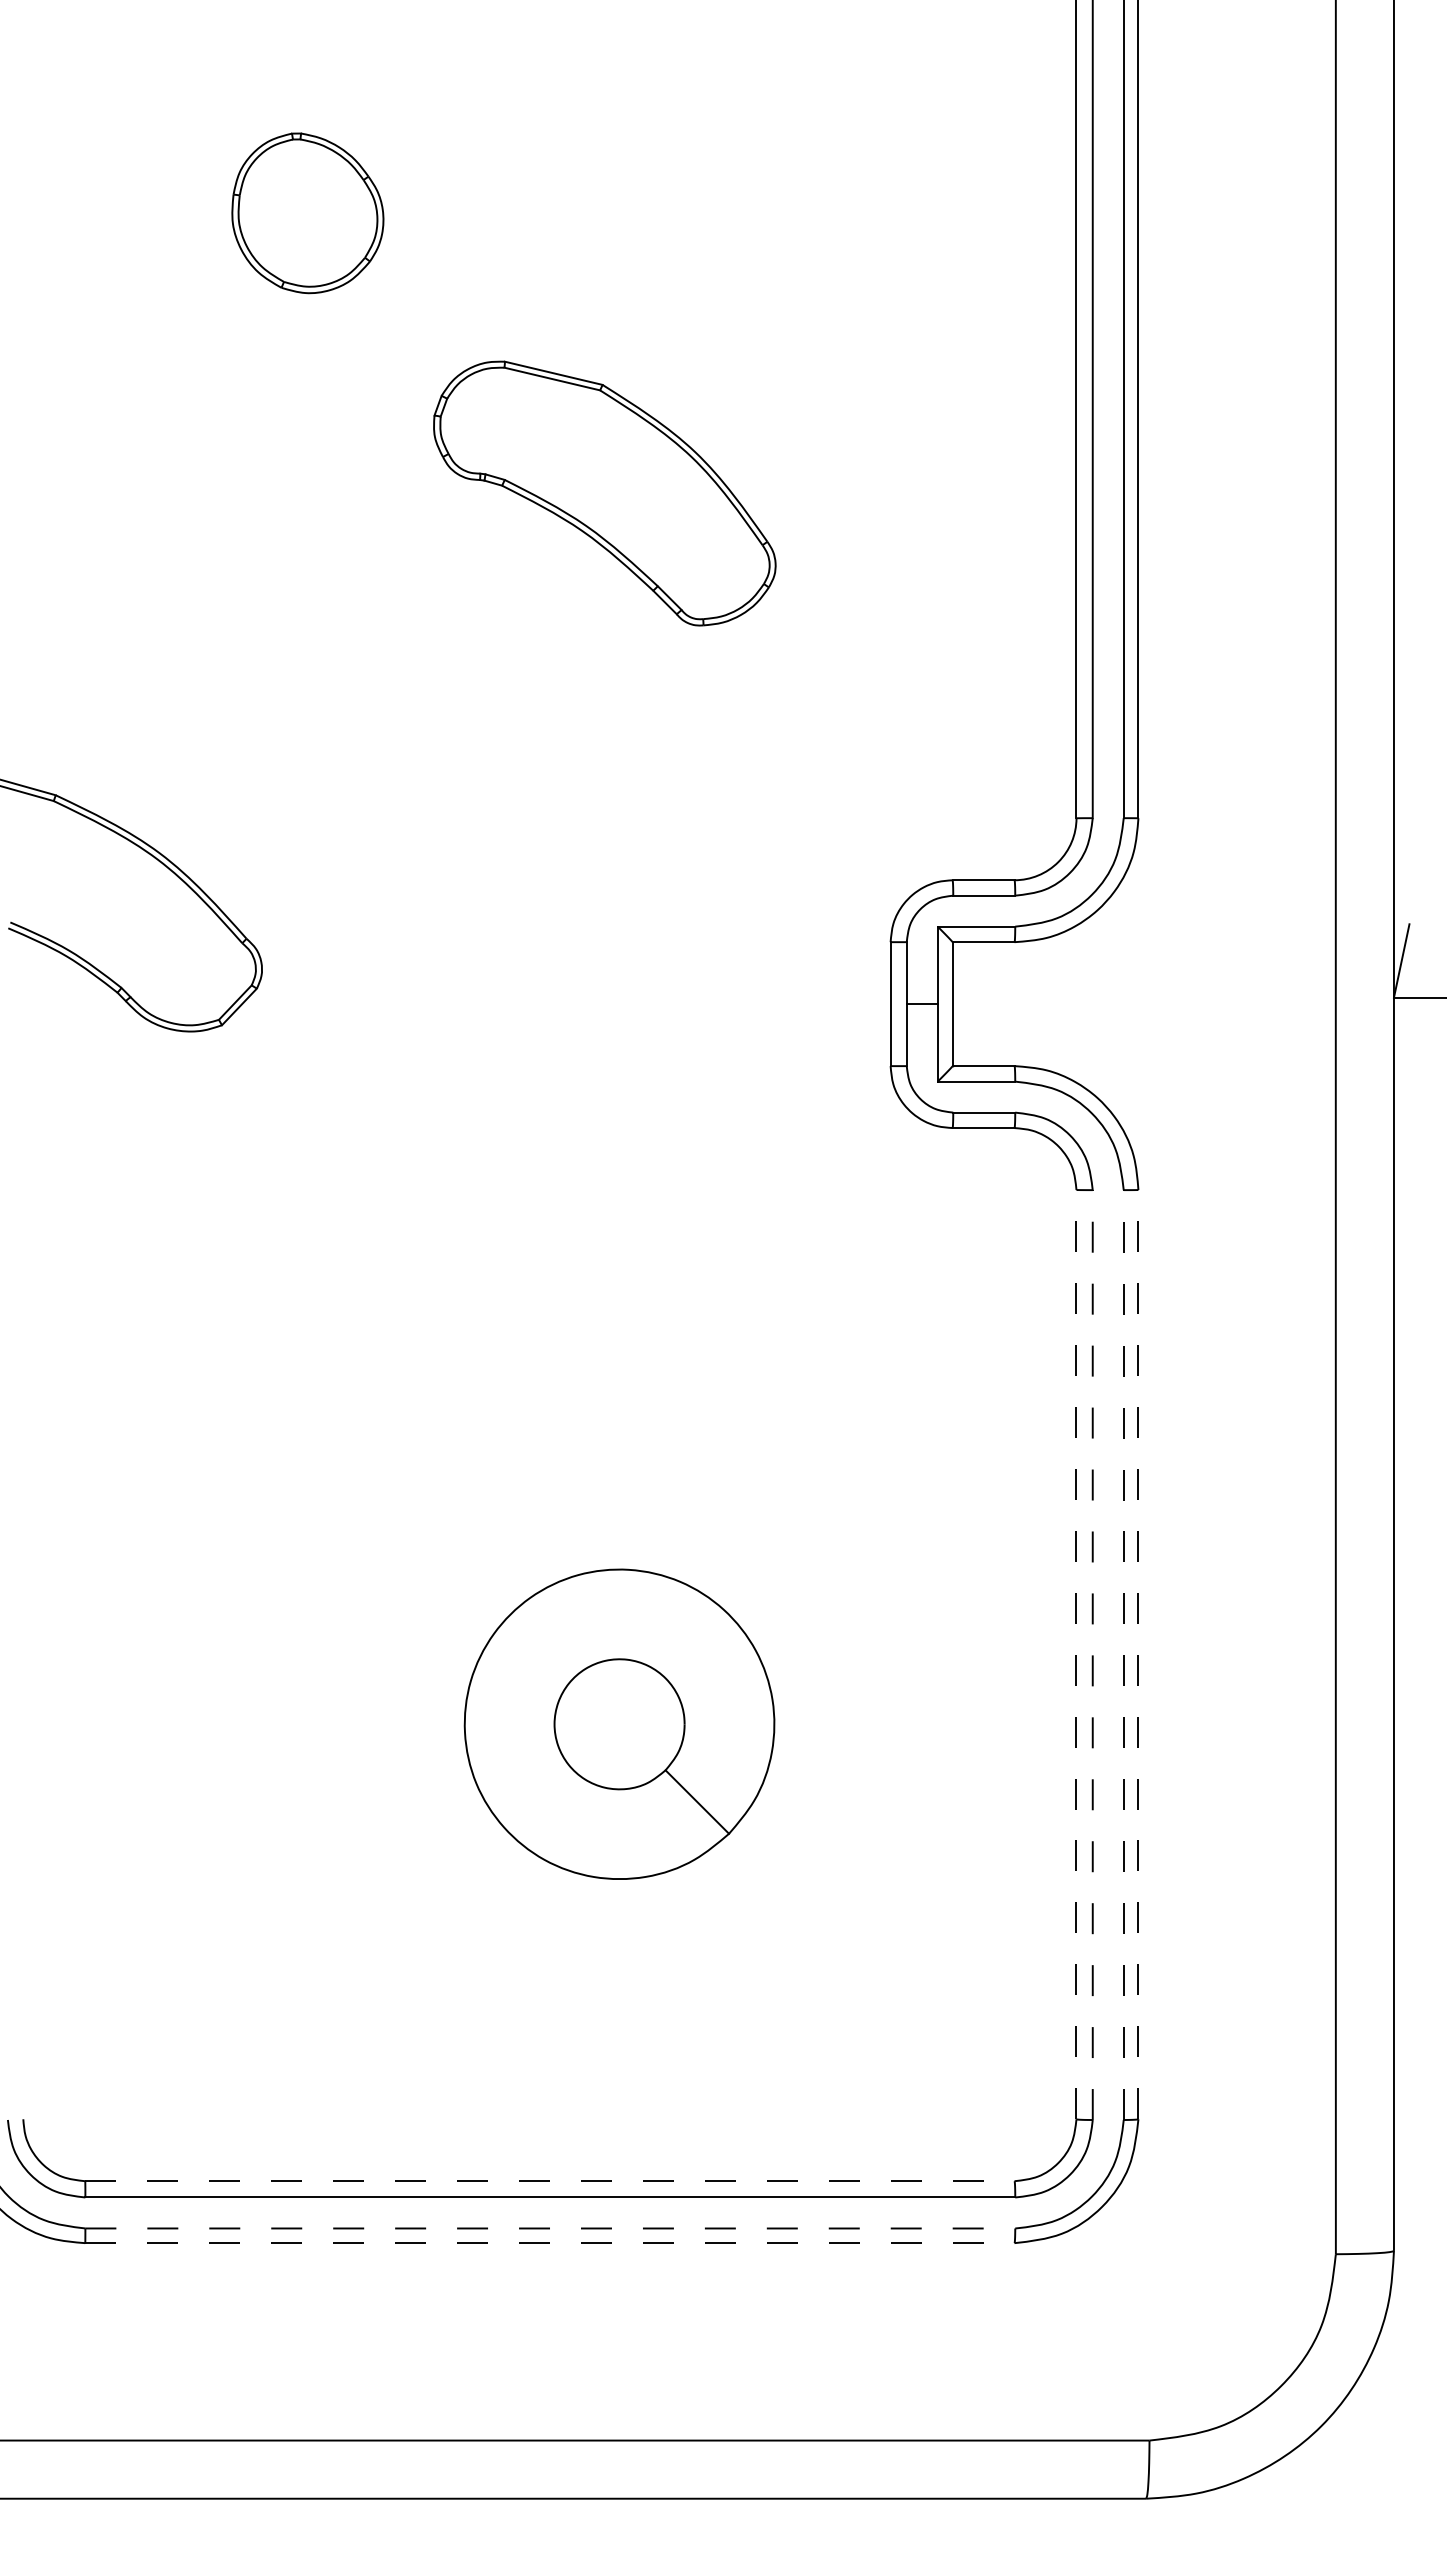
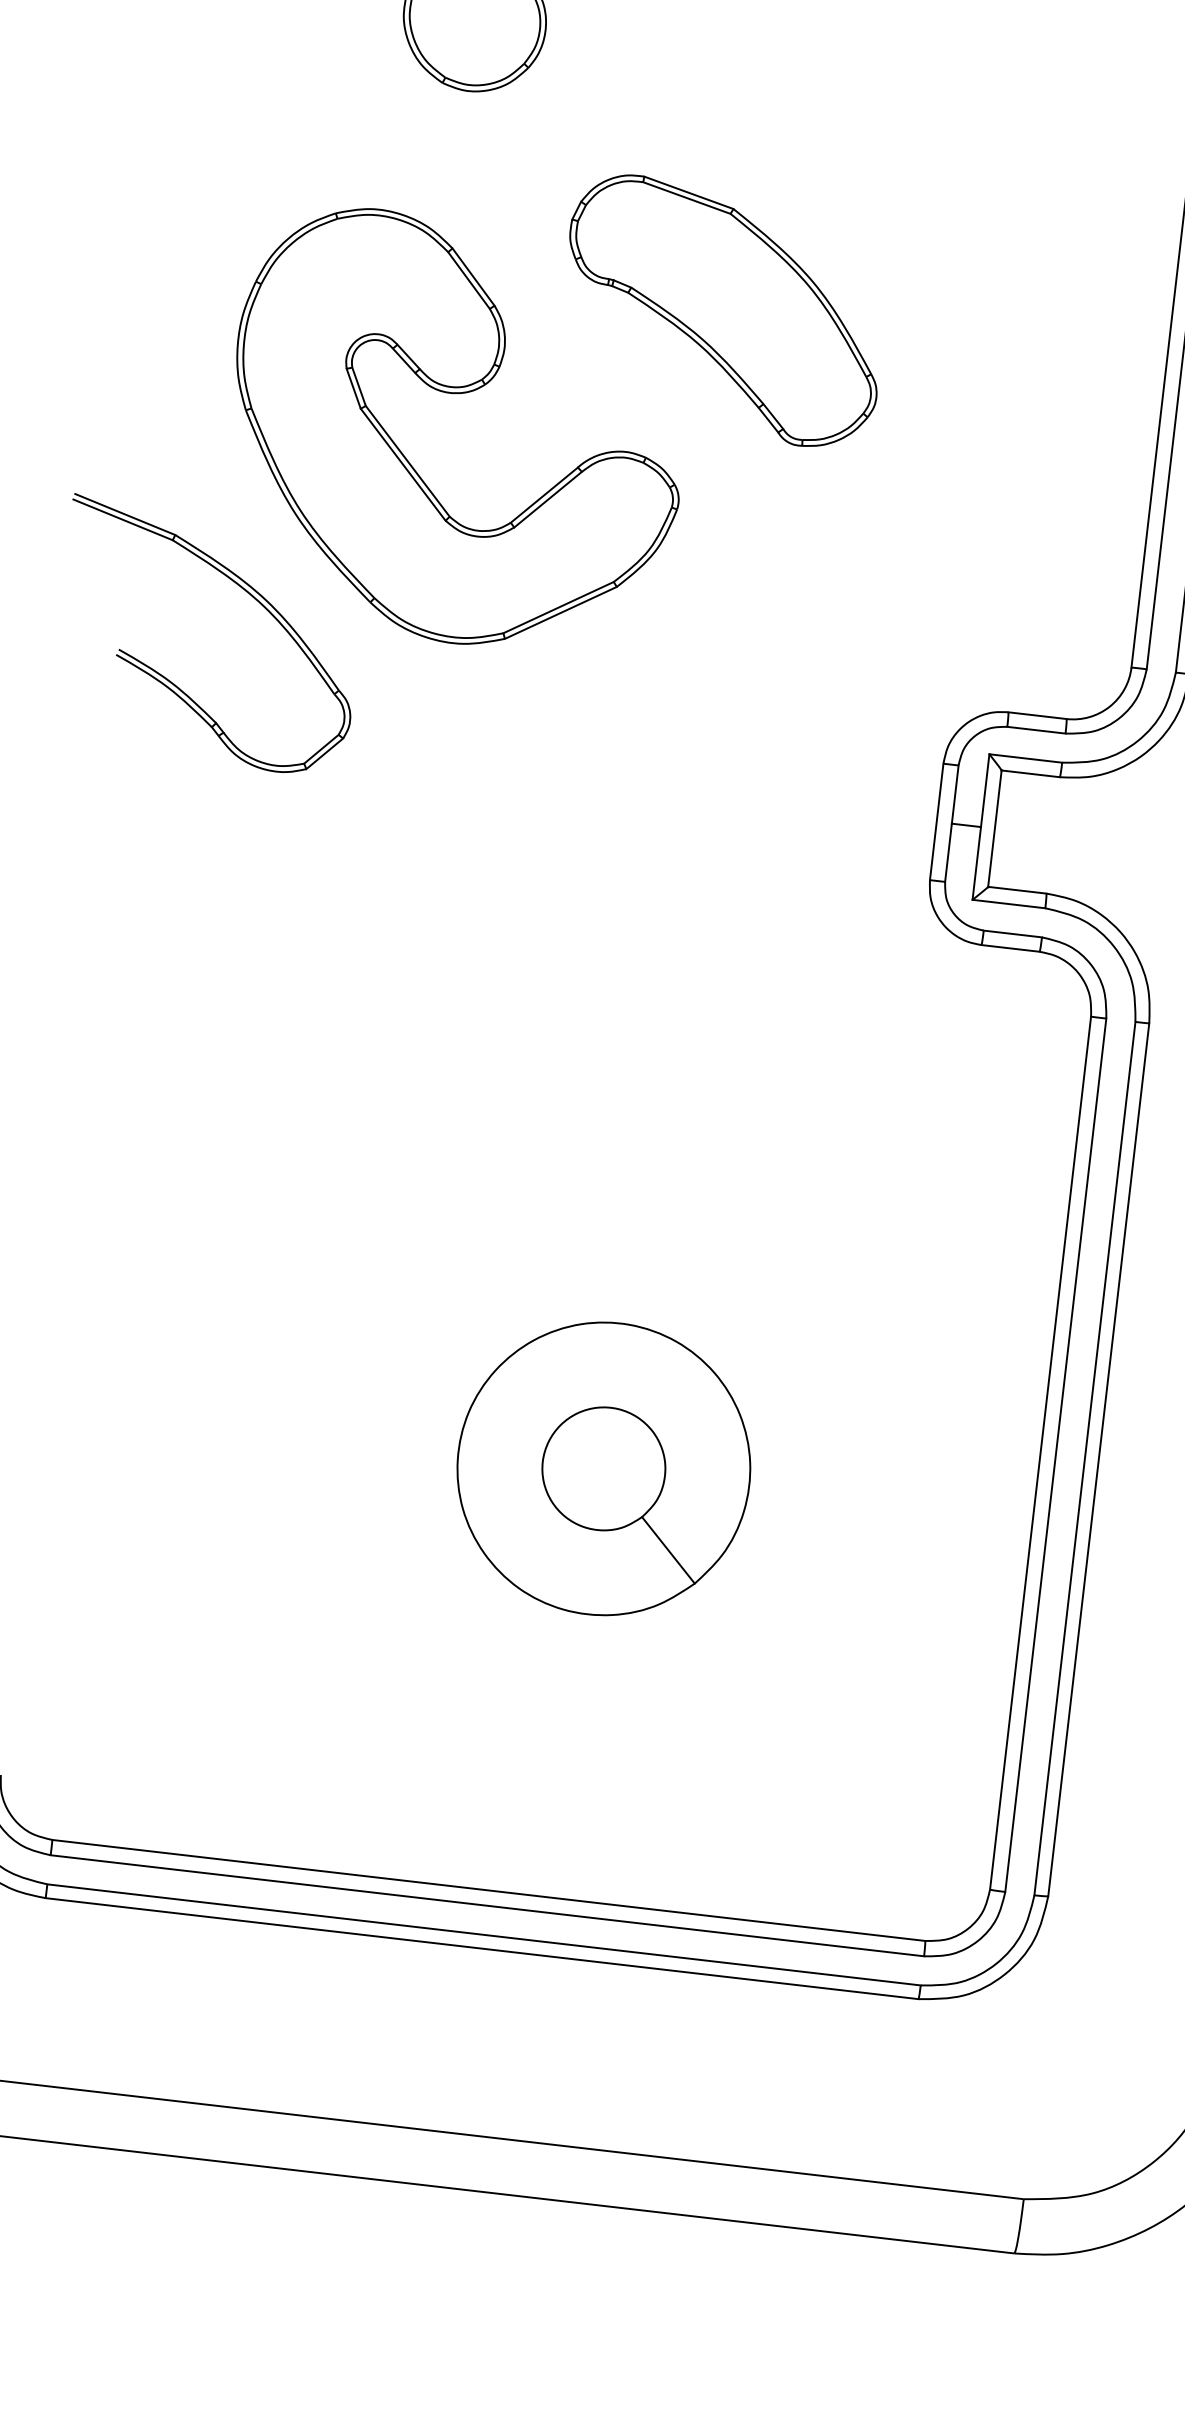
part: (333, 613) -> (455, 394), added
line: (1076, 1654) -> (1040, 1452), dashed -> solid
line: (1138, 1654) -> (1098, 1459), dashed -> solid
line: (1092, 1655) -> (1055, 1455), dashed -> solid
line: (1123, 1655) -> (1084, 1459), dashed -> solid
line: (549, 2181) -> (488, 1890), dashed -> solid
line: (550, 2228) -> (484, 1934), dashed -> solid
line: (549, 2243) -> (481, 1948), dashed -> solid

